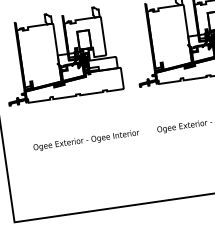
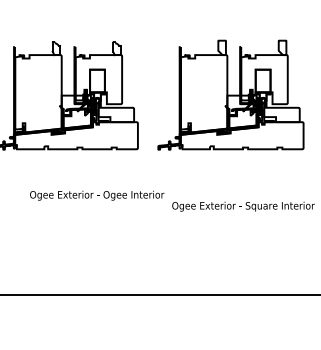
text: (86, 140) -> (97, 195), moved

